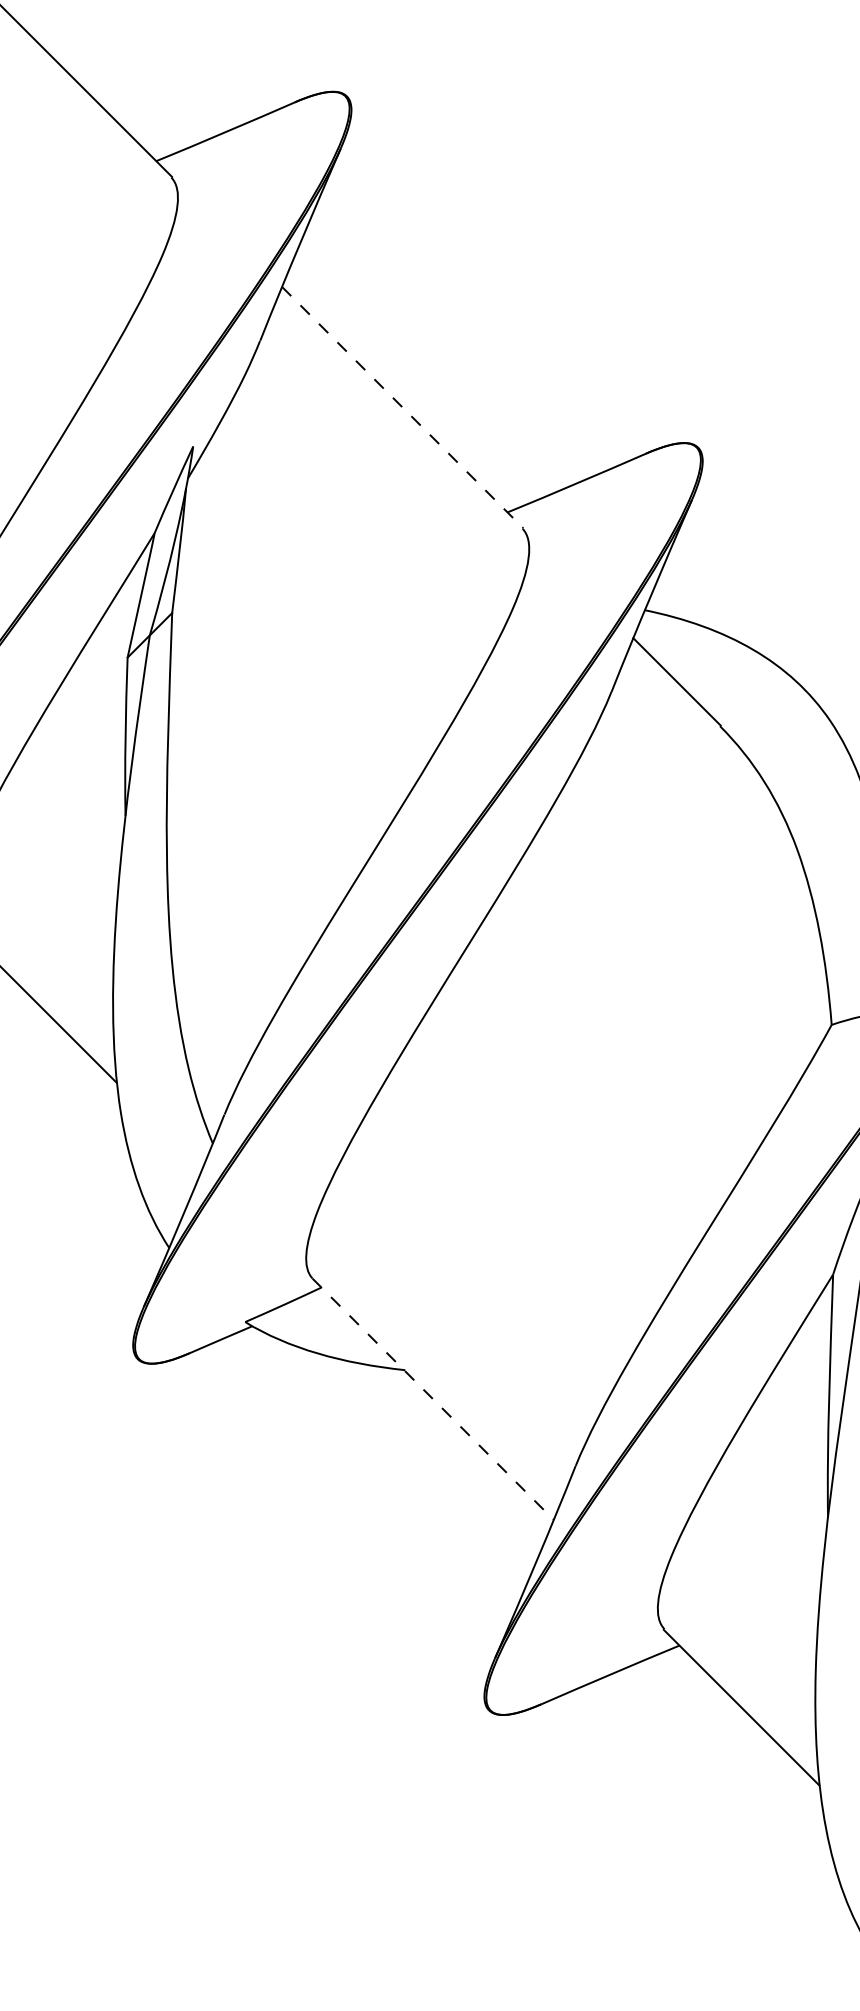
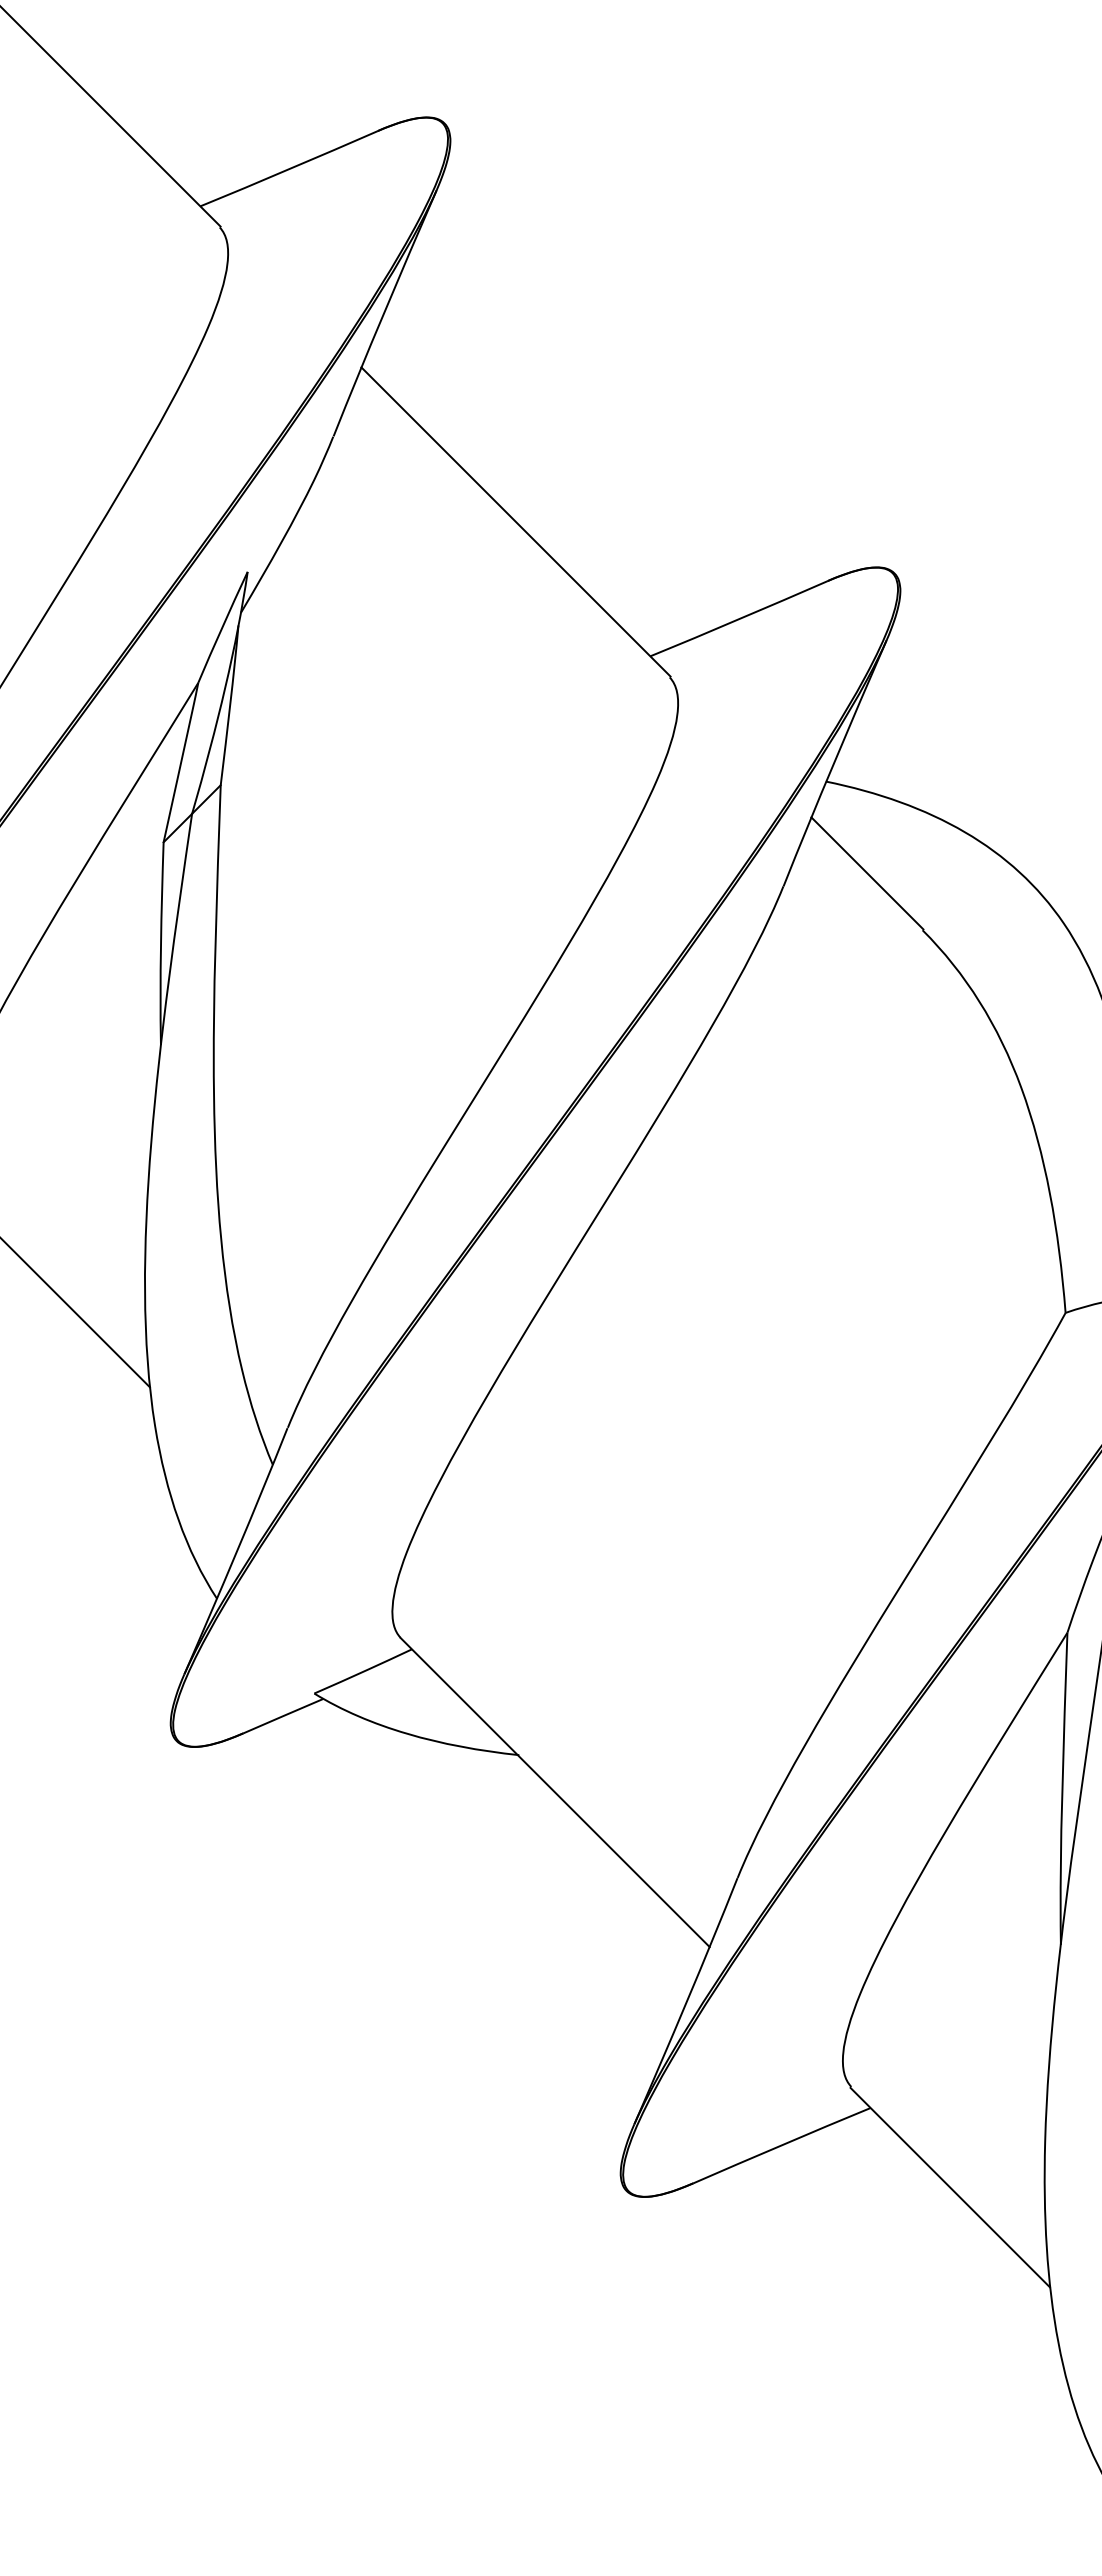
line: (402, 407) -> (515, 521), dashed -> solid
line: (433, 1399) -> (555, 1792), dashed -> solid

